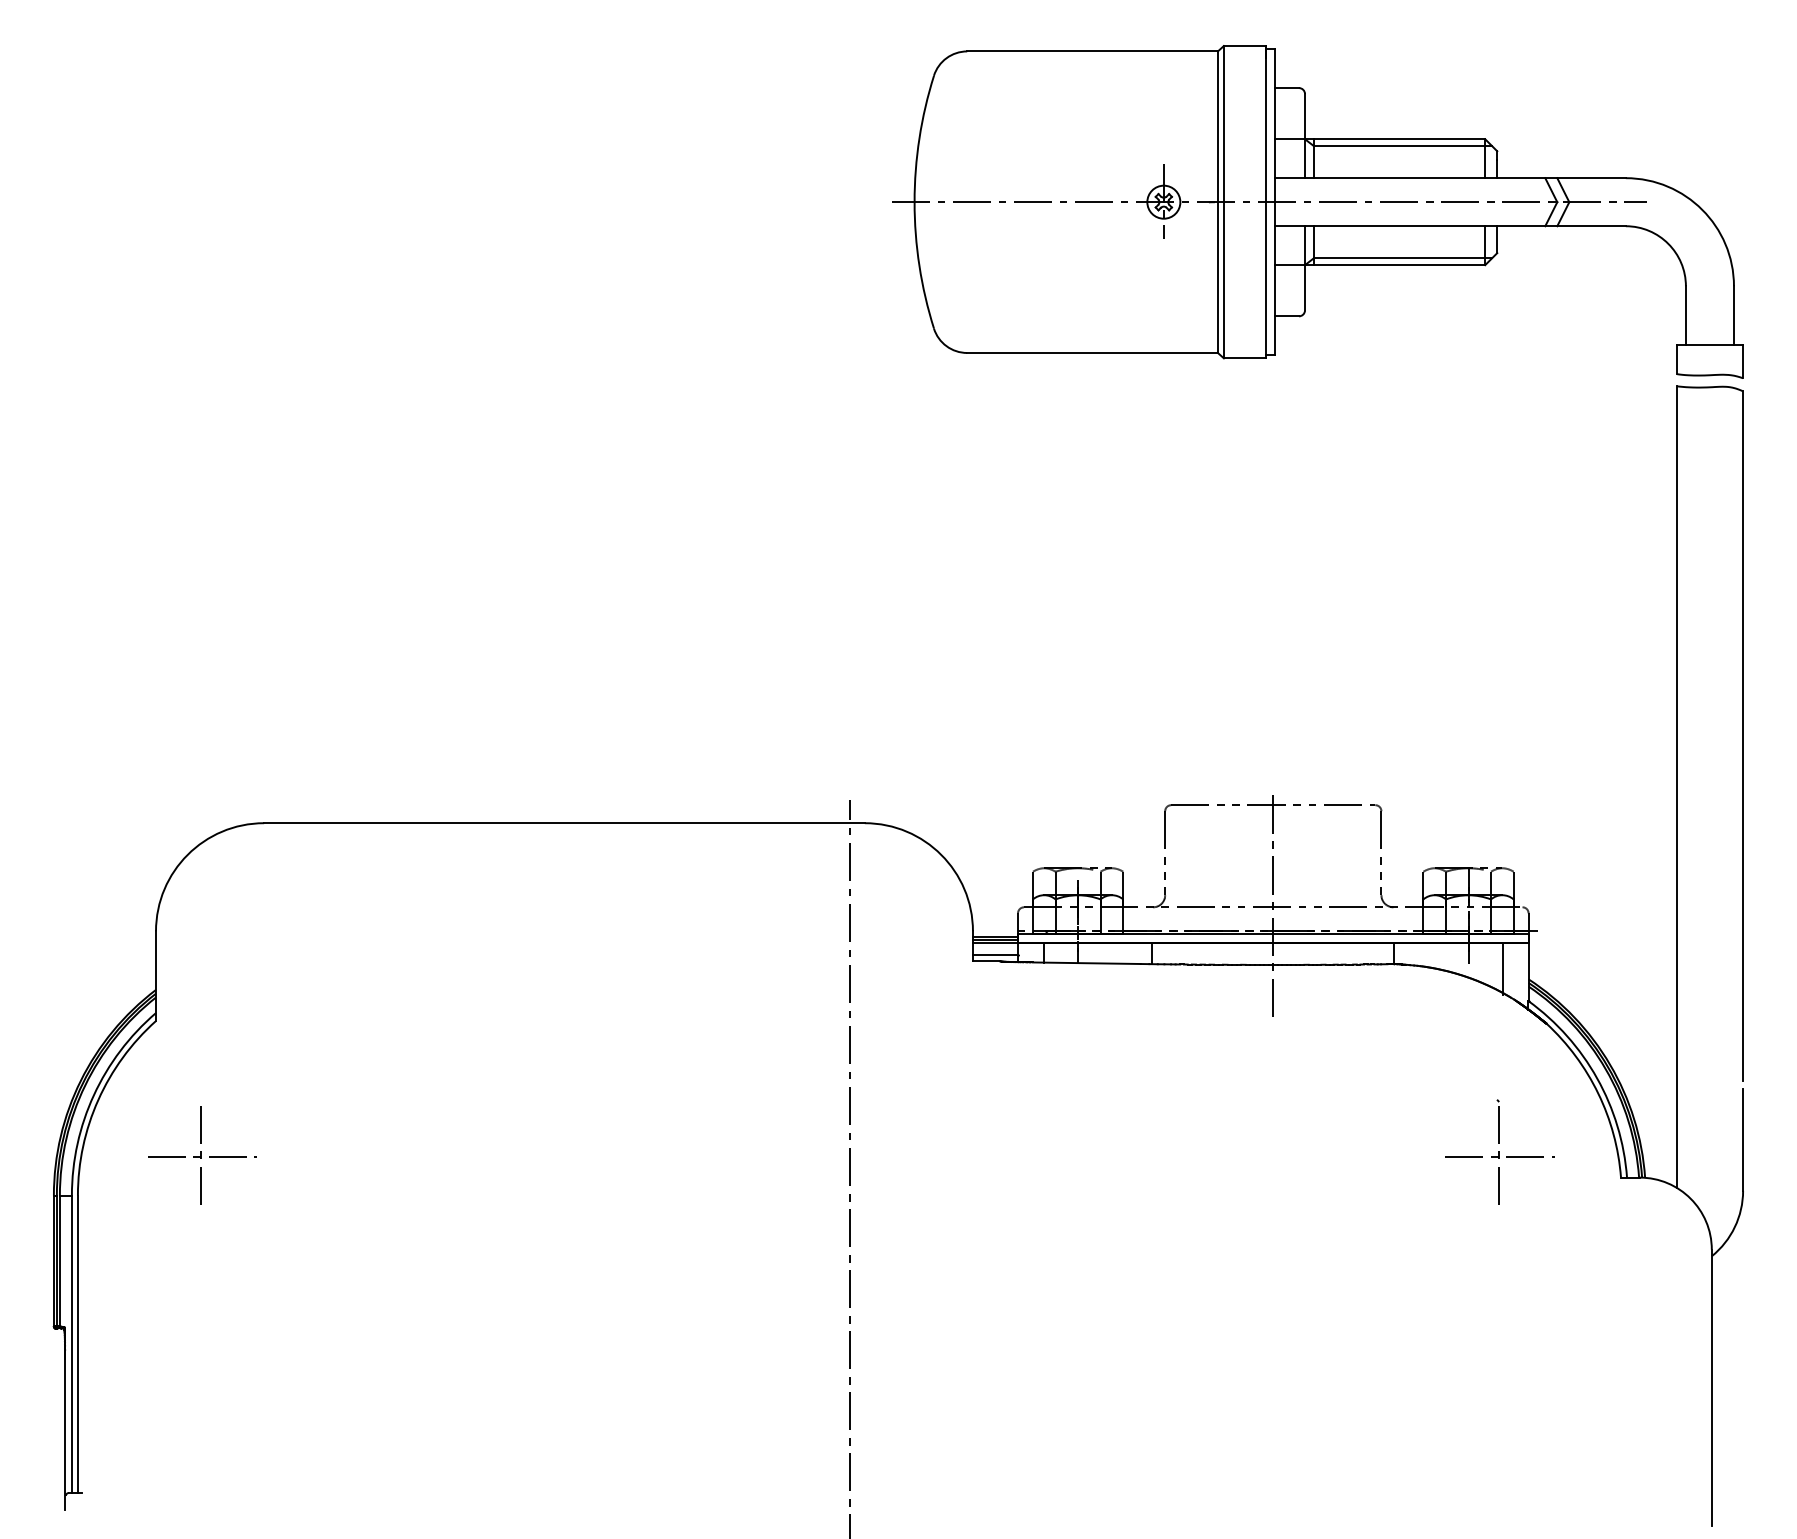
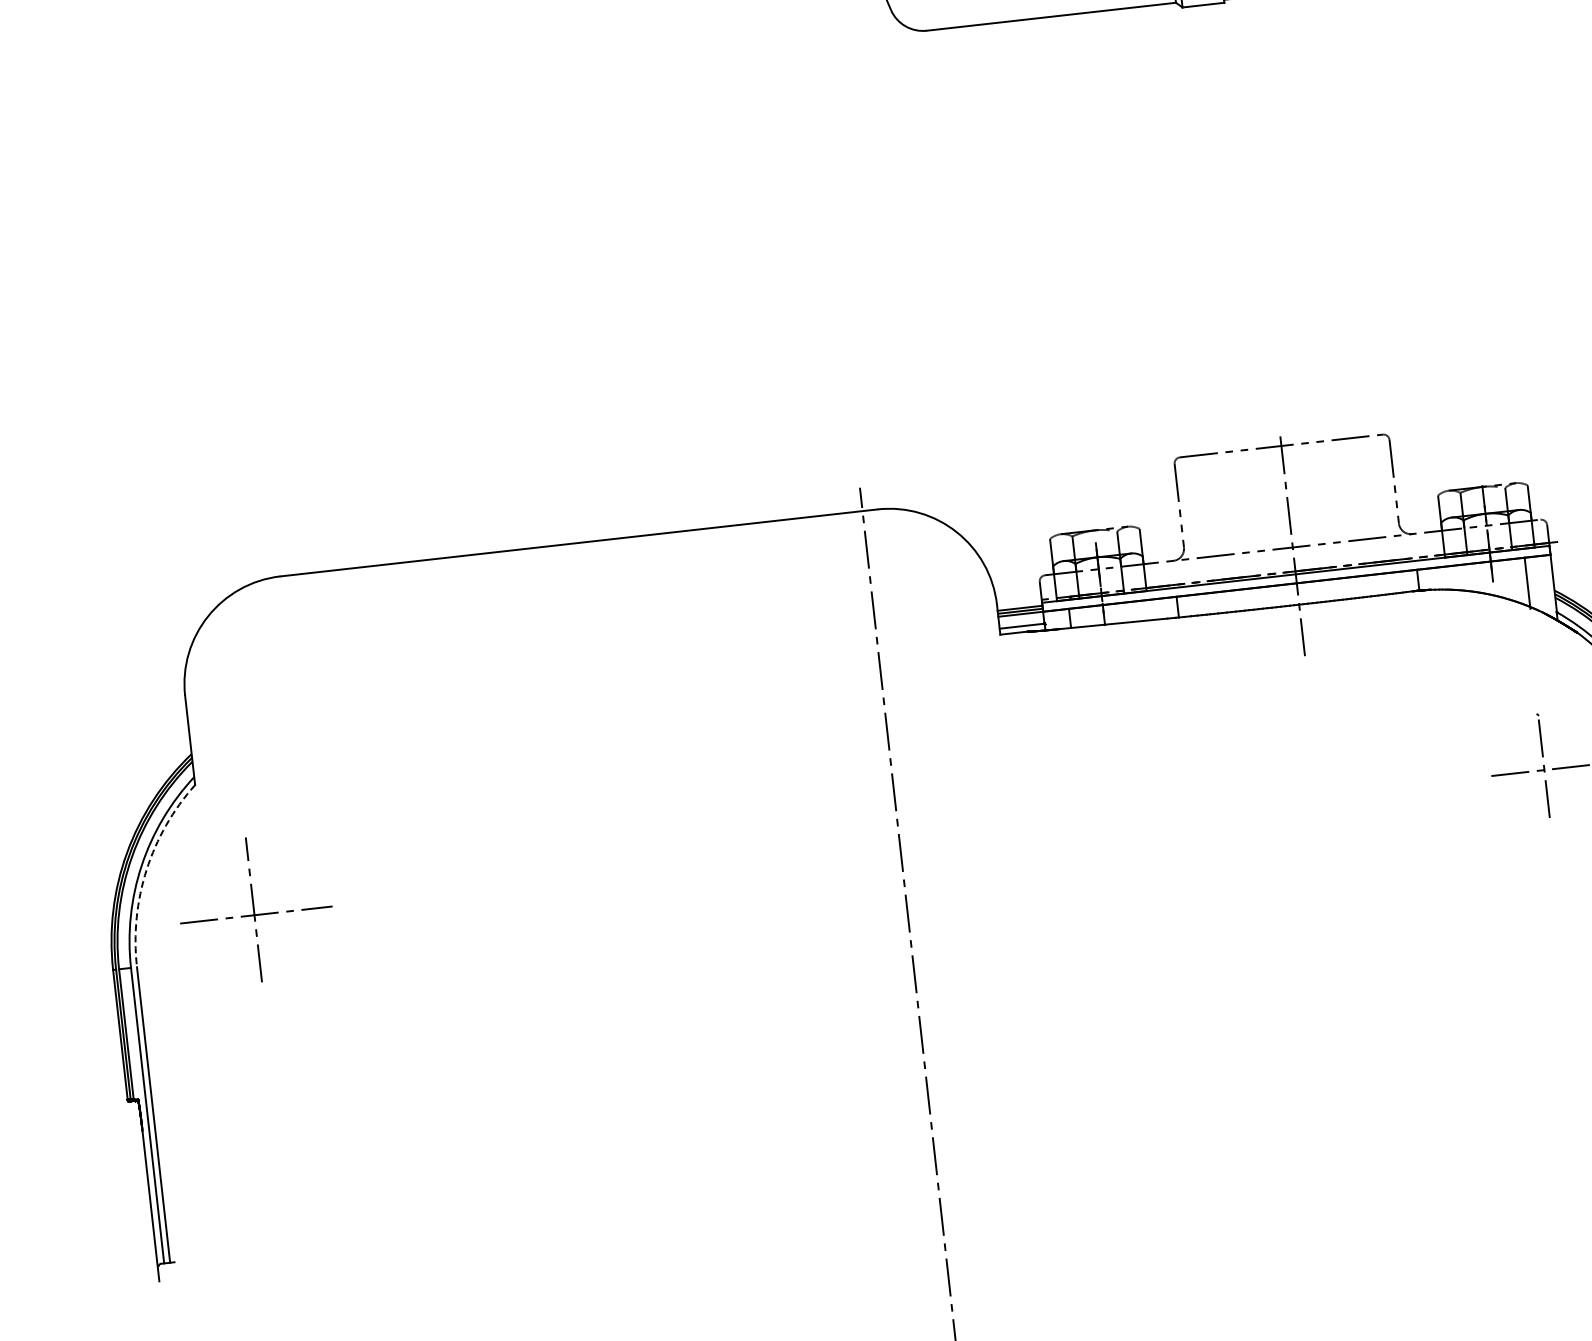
arc: (98, 1099) -> (146, 869), solid -> dashed
part: (202, 1155) -> (256, 913), size x1.4

